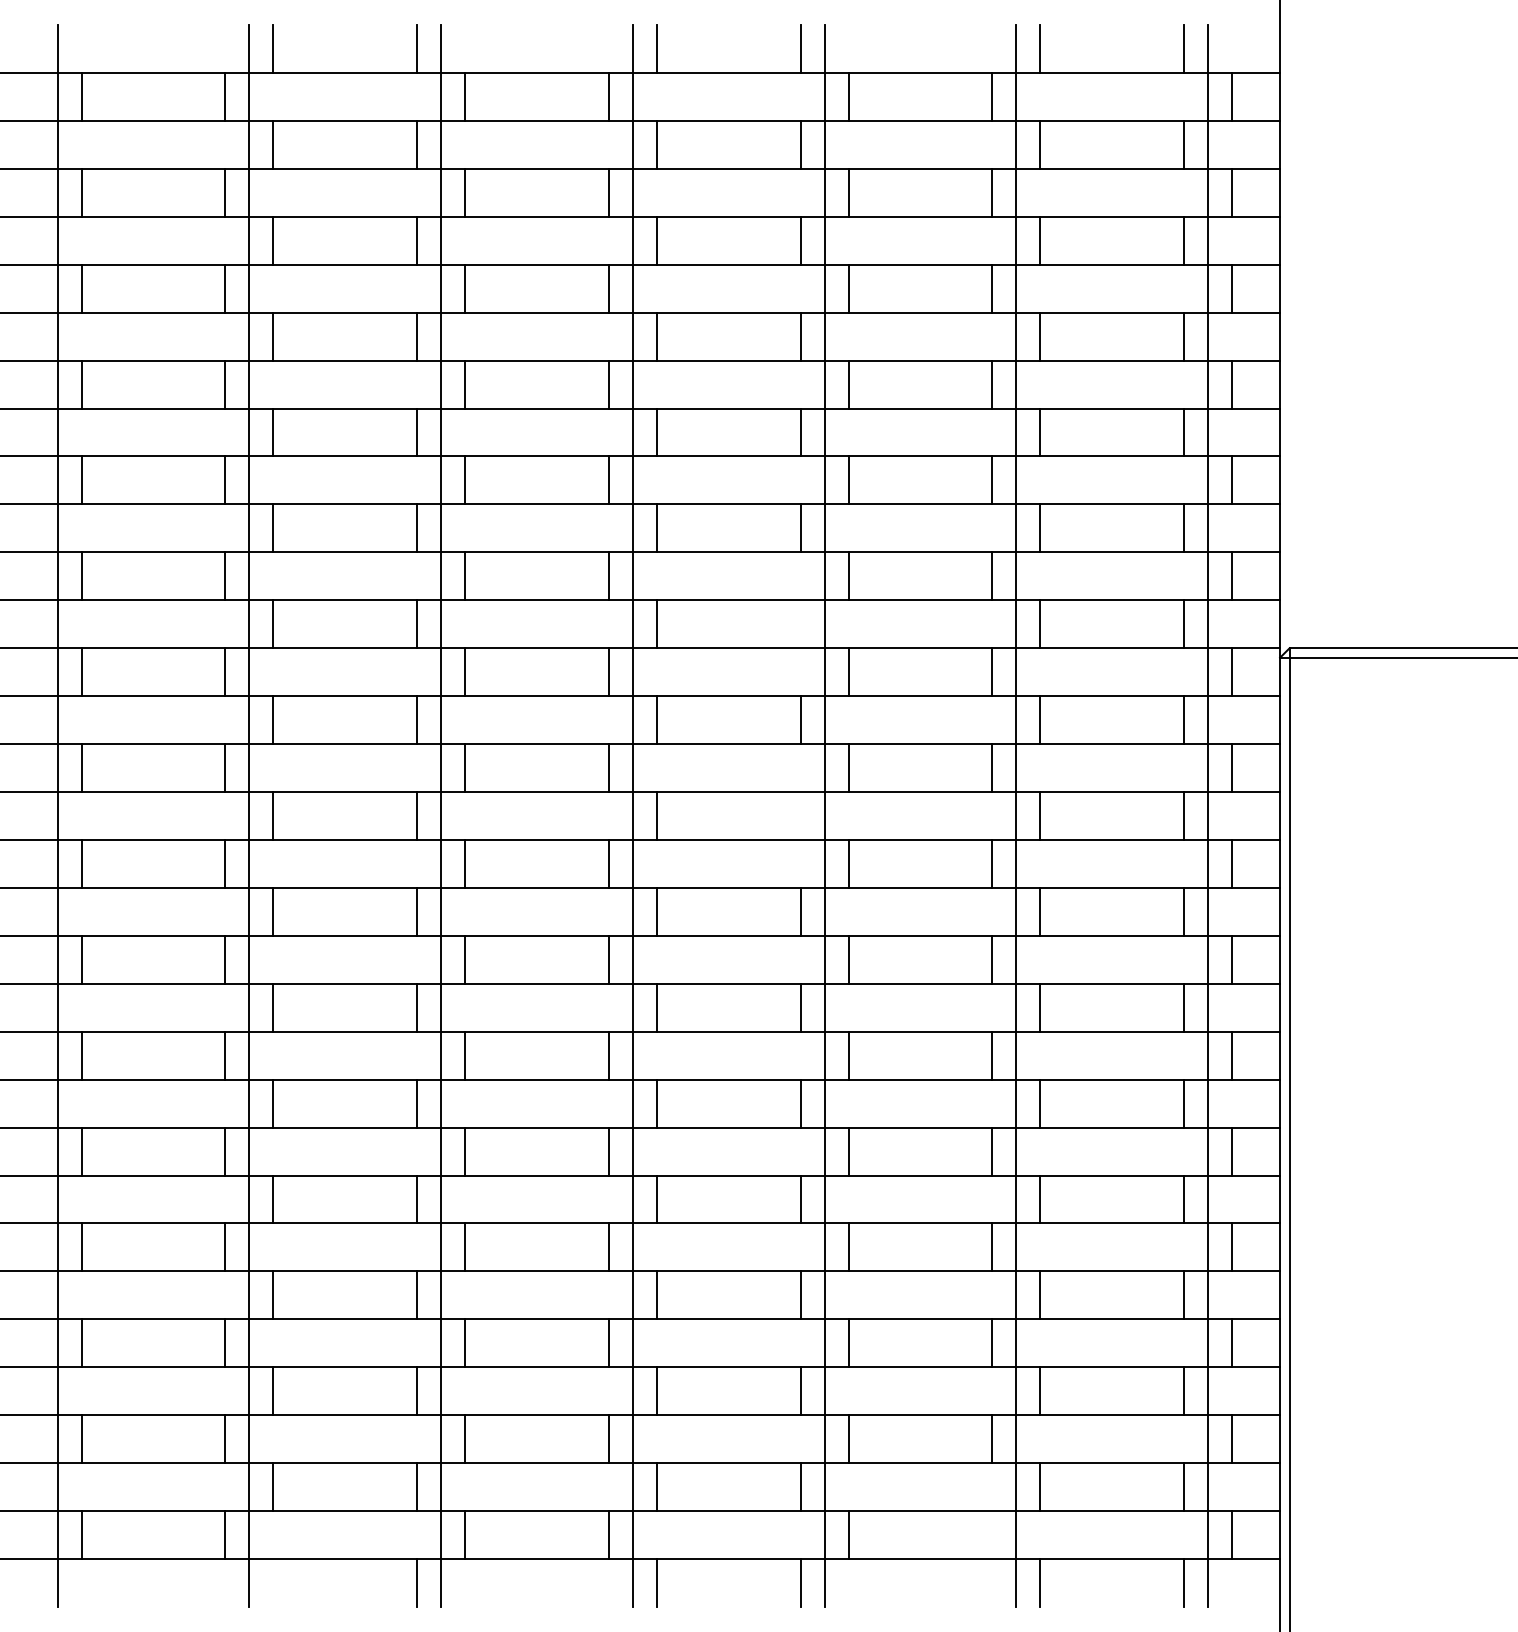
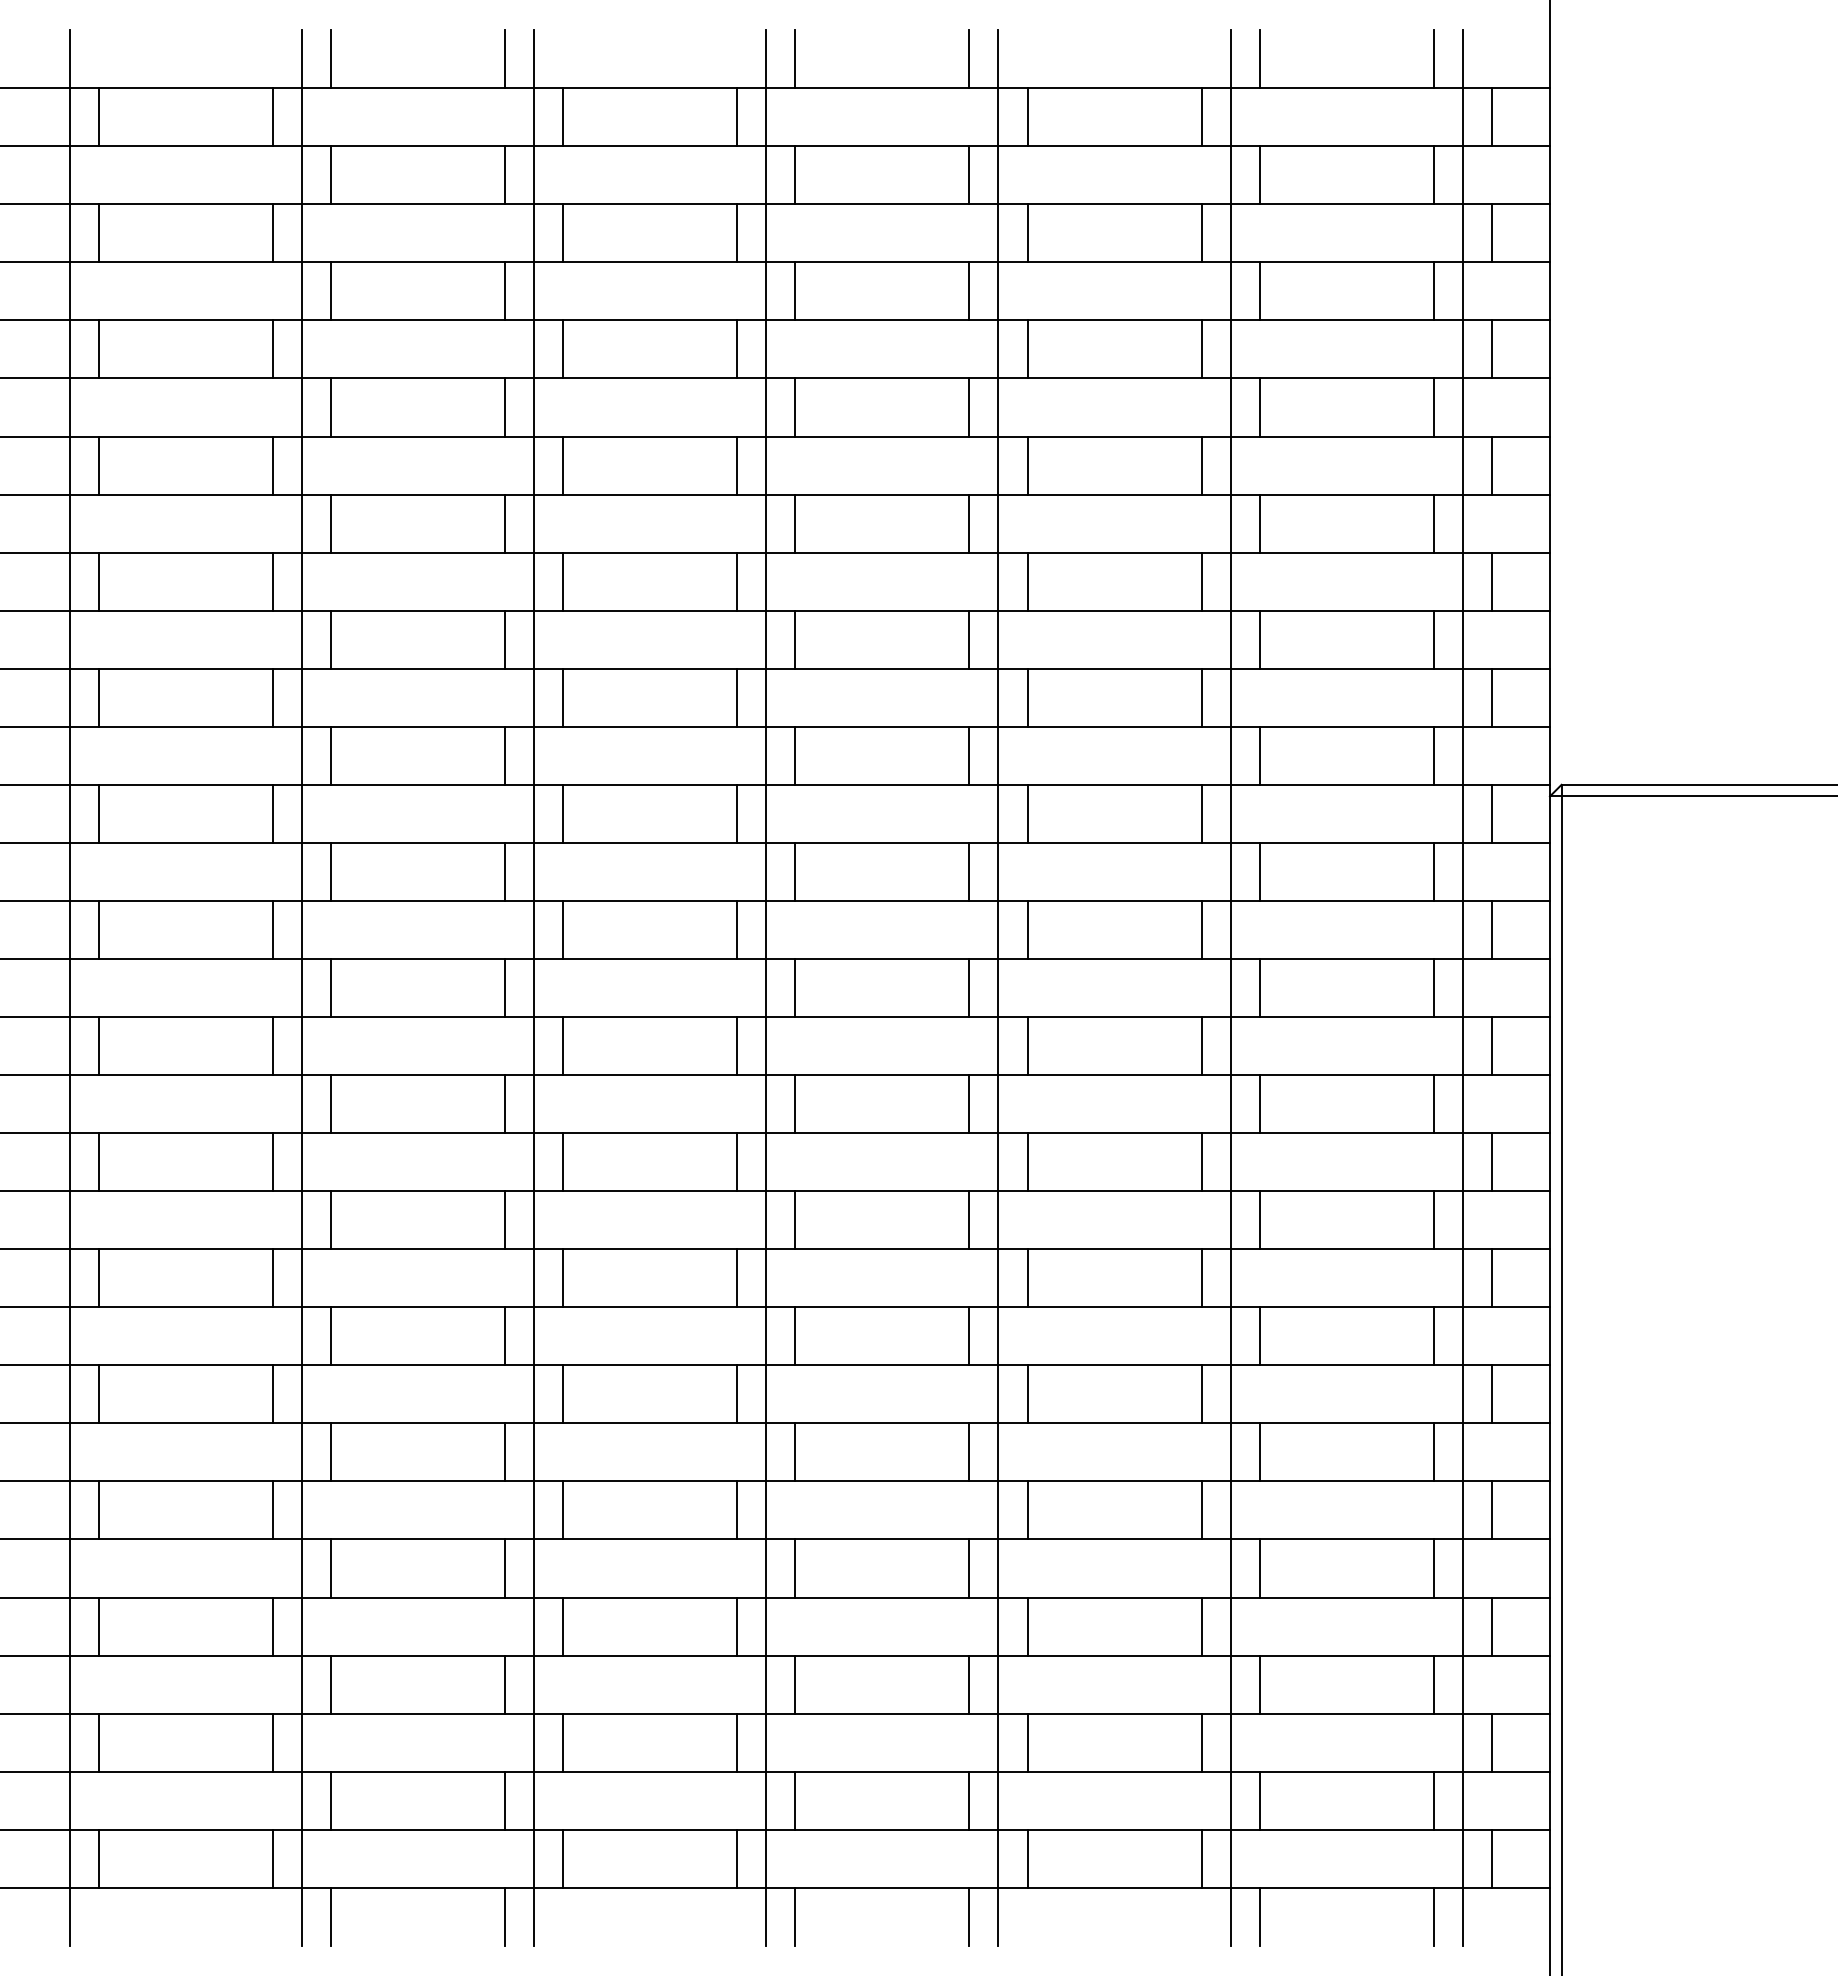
line: (800, 624) -> (969, 756), added
line: (800, 815) -> (969, 987), added
line: (992, 1535) -> (1201, 1859), added
line: (273, 1583) -> (331, 1917), added

